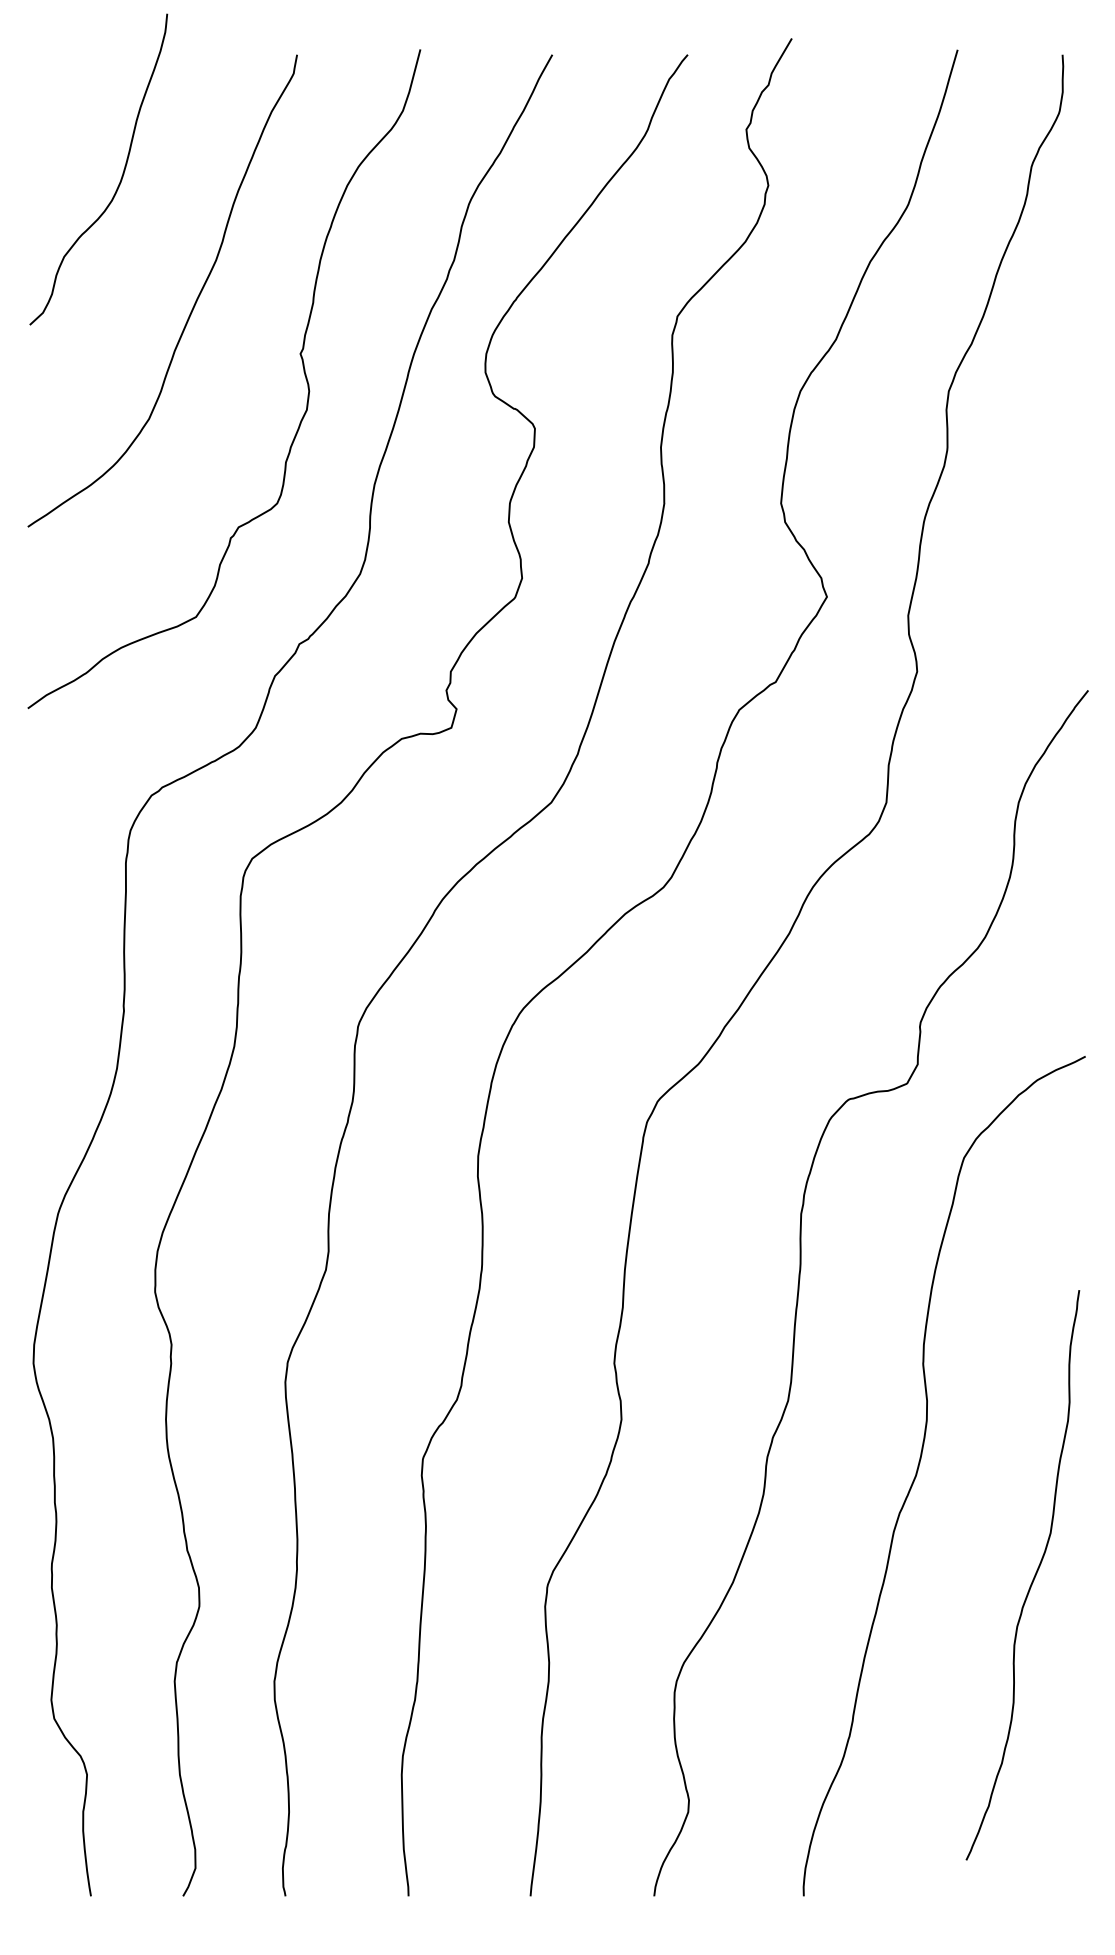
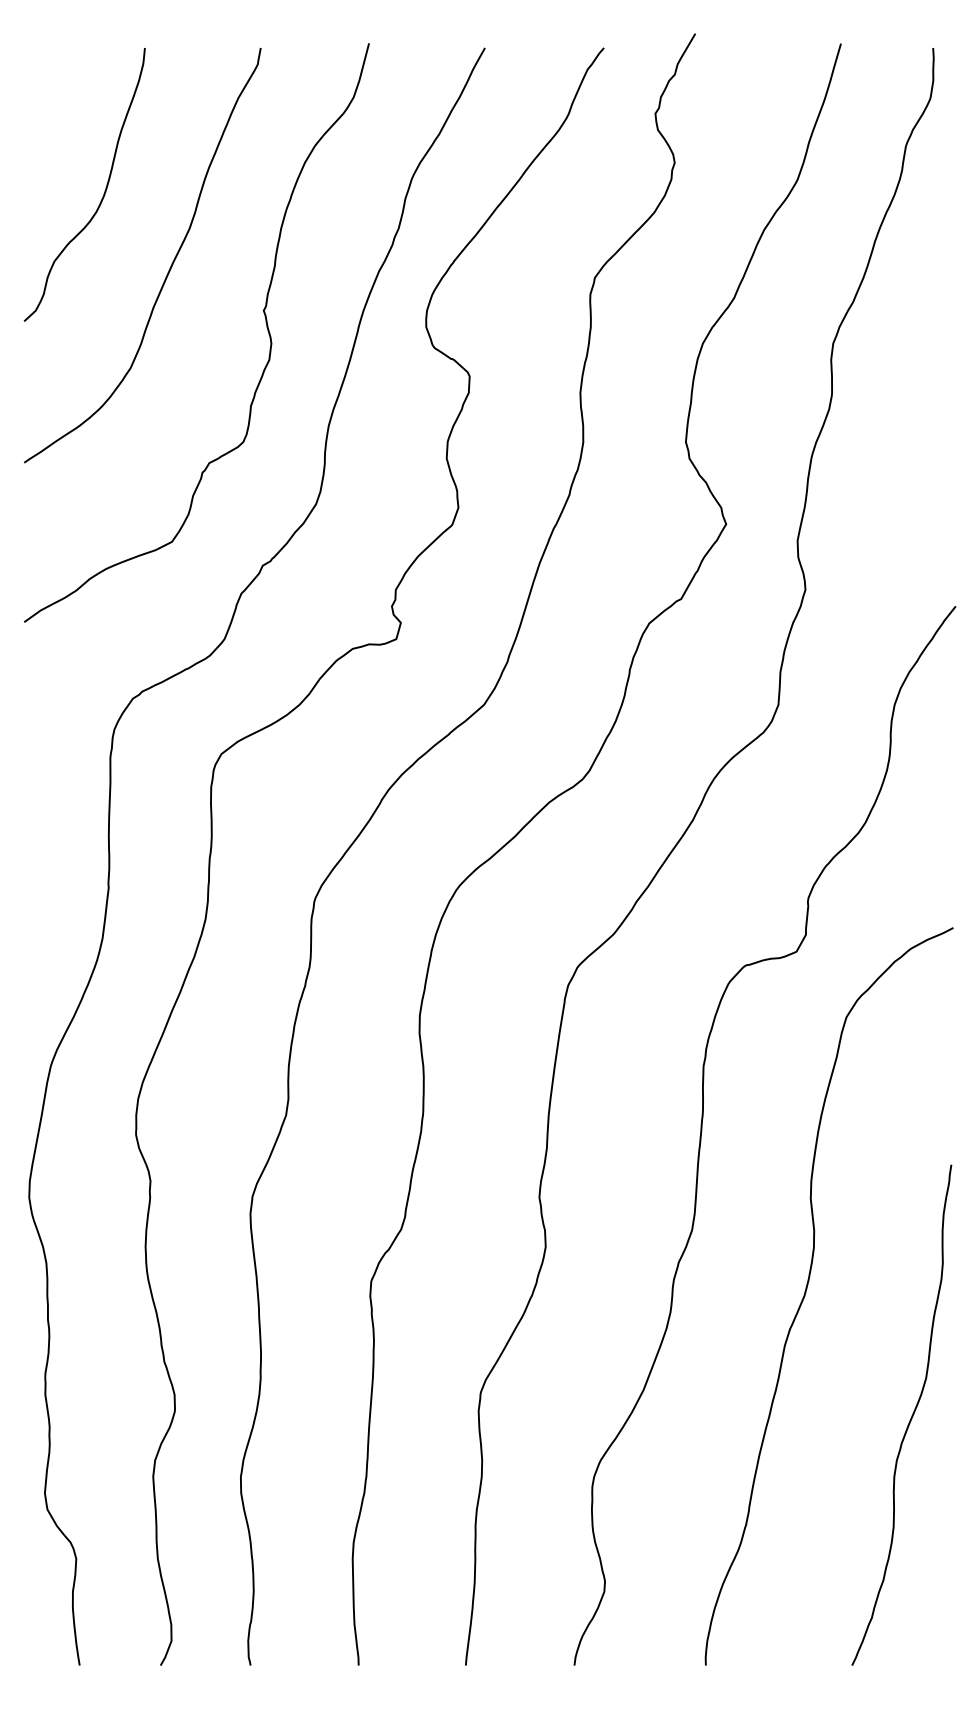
curve: (120, 178) -> (103, 192), moved
curve: (1032, 1579) -> (910, 1418), moved

